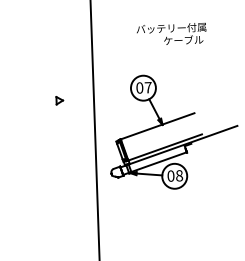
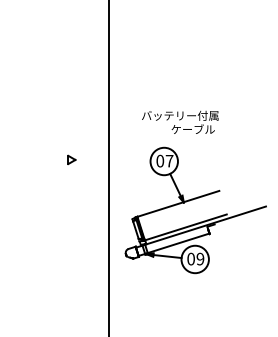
text: (171, 33) -> (180, 121), moved
part: (59, 100) -> (71, 159), moved
text: (179, 175) -> (200, 258), 08 -> 09

